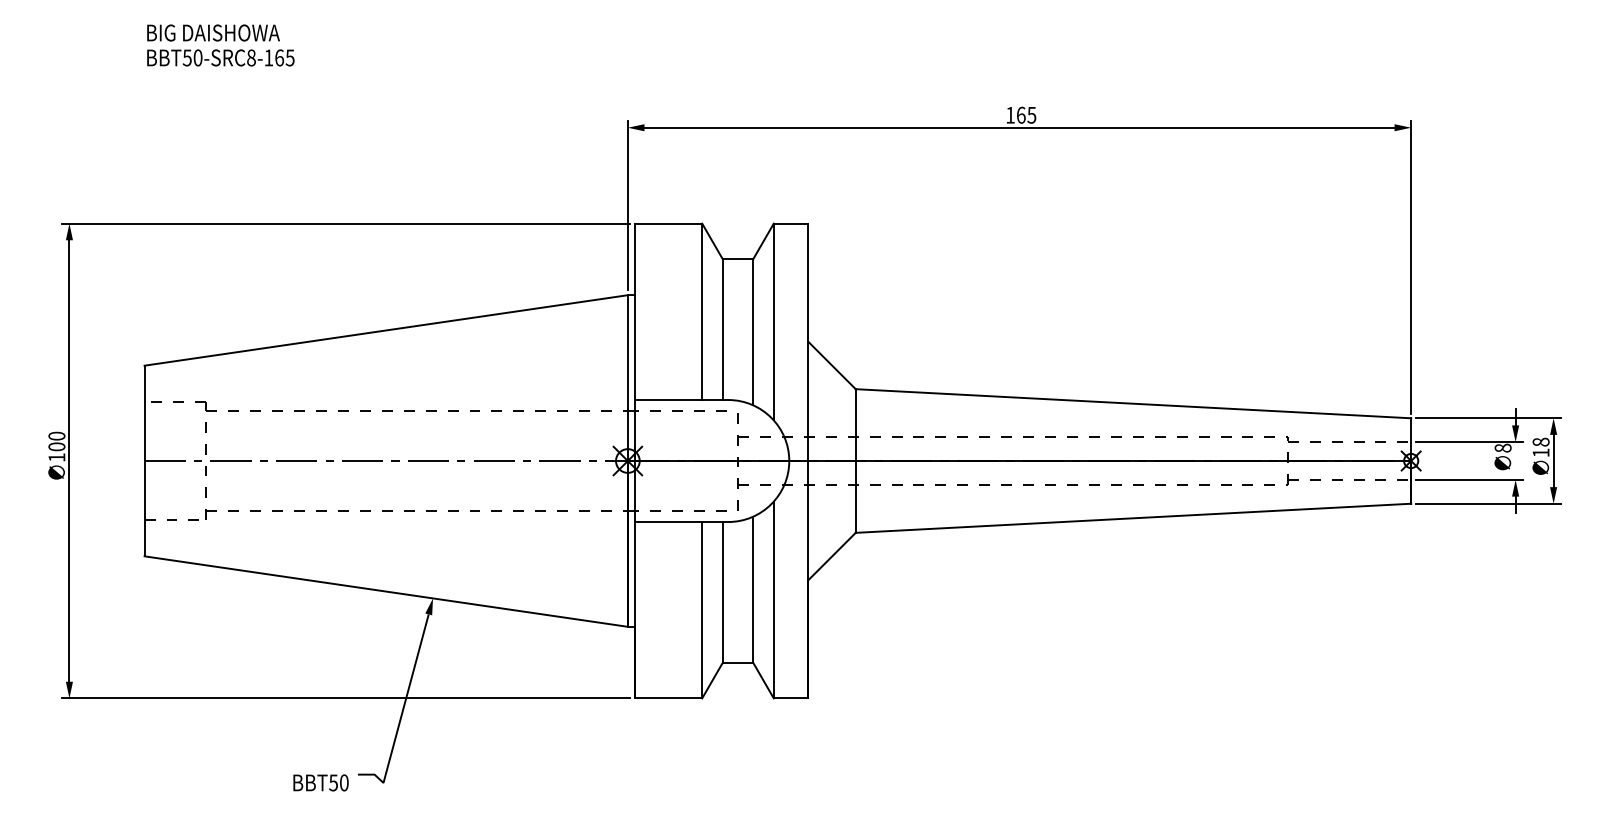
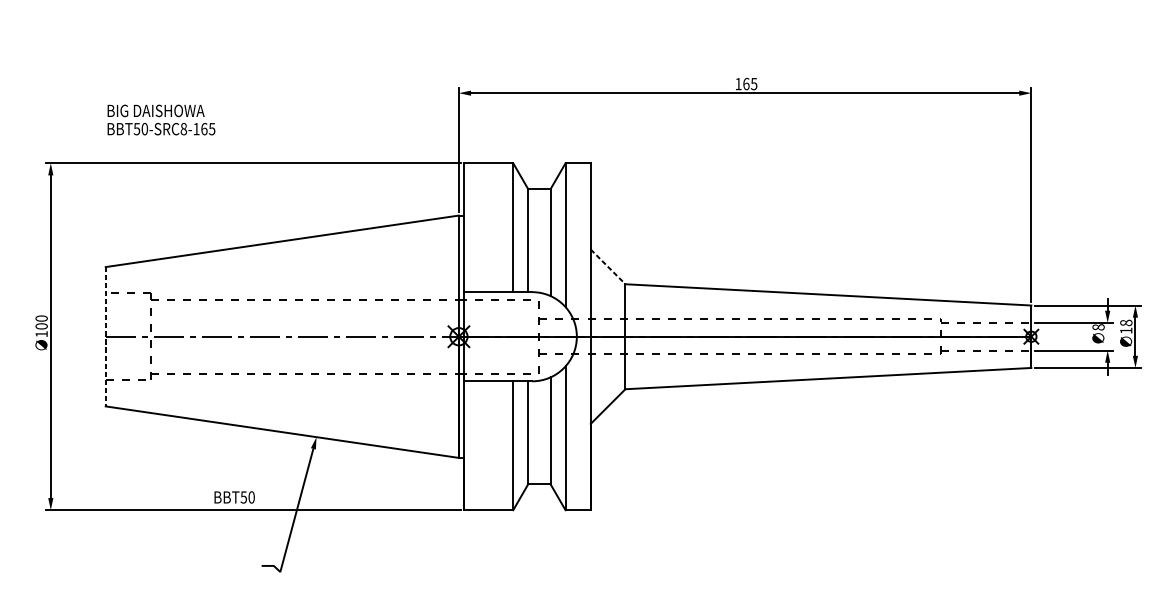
text: (220, 45) -> (161, 120), moved
line: (832, 365) -> (608, 266), solid -> dashed
line: (144, 461) -> (105, 337), solid -> dashed
text: (320, 782) -> (234, 497), moved

